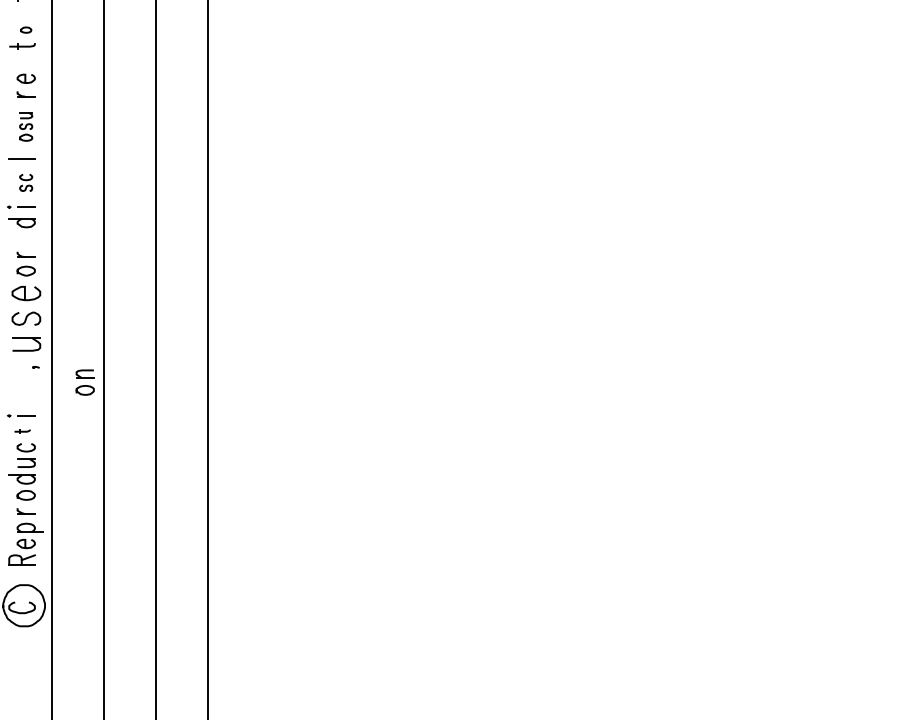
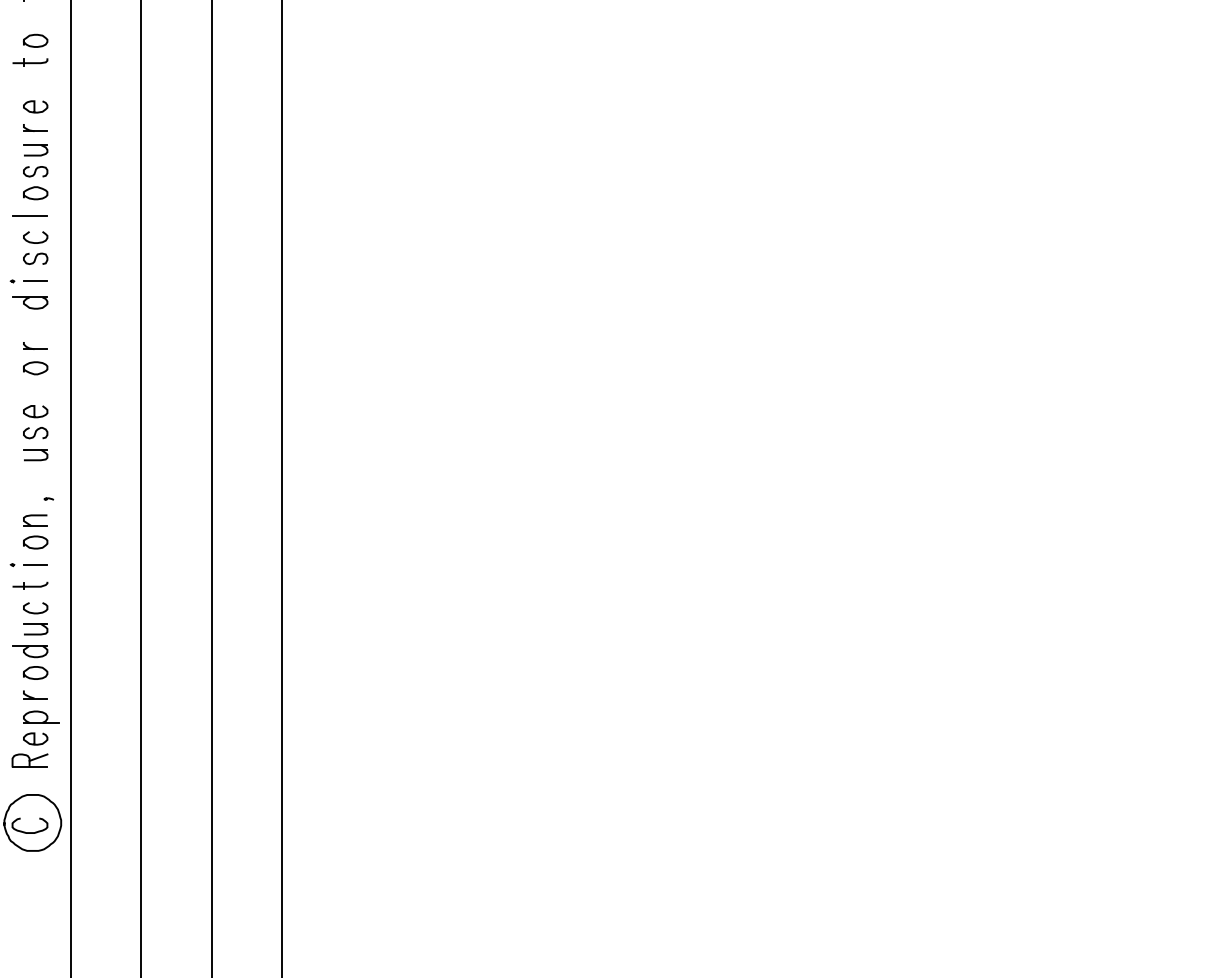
part: (25, 29) -> (34, 39), size x1.67
part: (25, 126) -> (34, 171), size x1.43
part: (25, 182) -> (34, 247), size x1.43
part: (25, 318) -> (34, 432), size x0.62
part: (84, 382) -> (34, 531), moved
part: (22, 431) -> (30, 586), size x1.67

